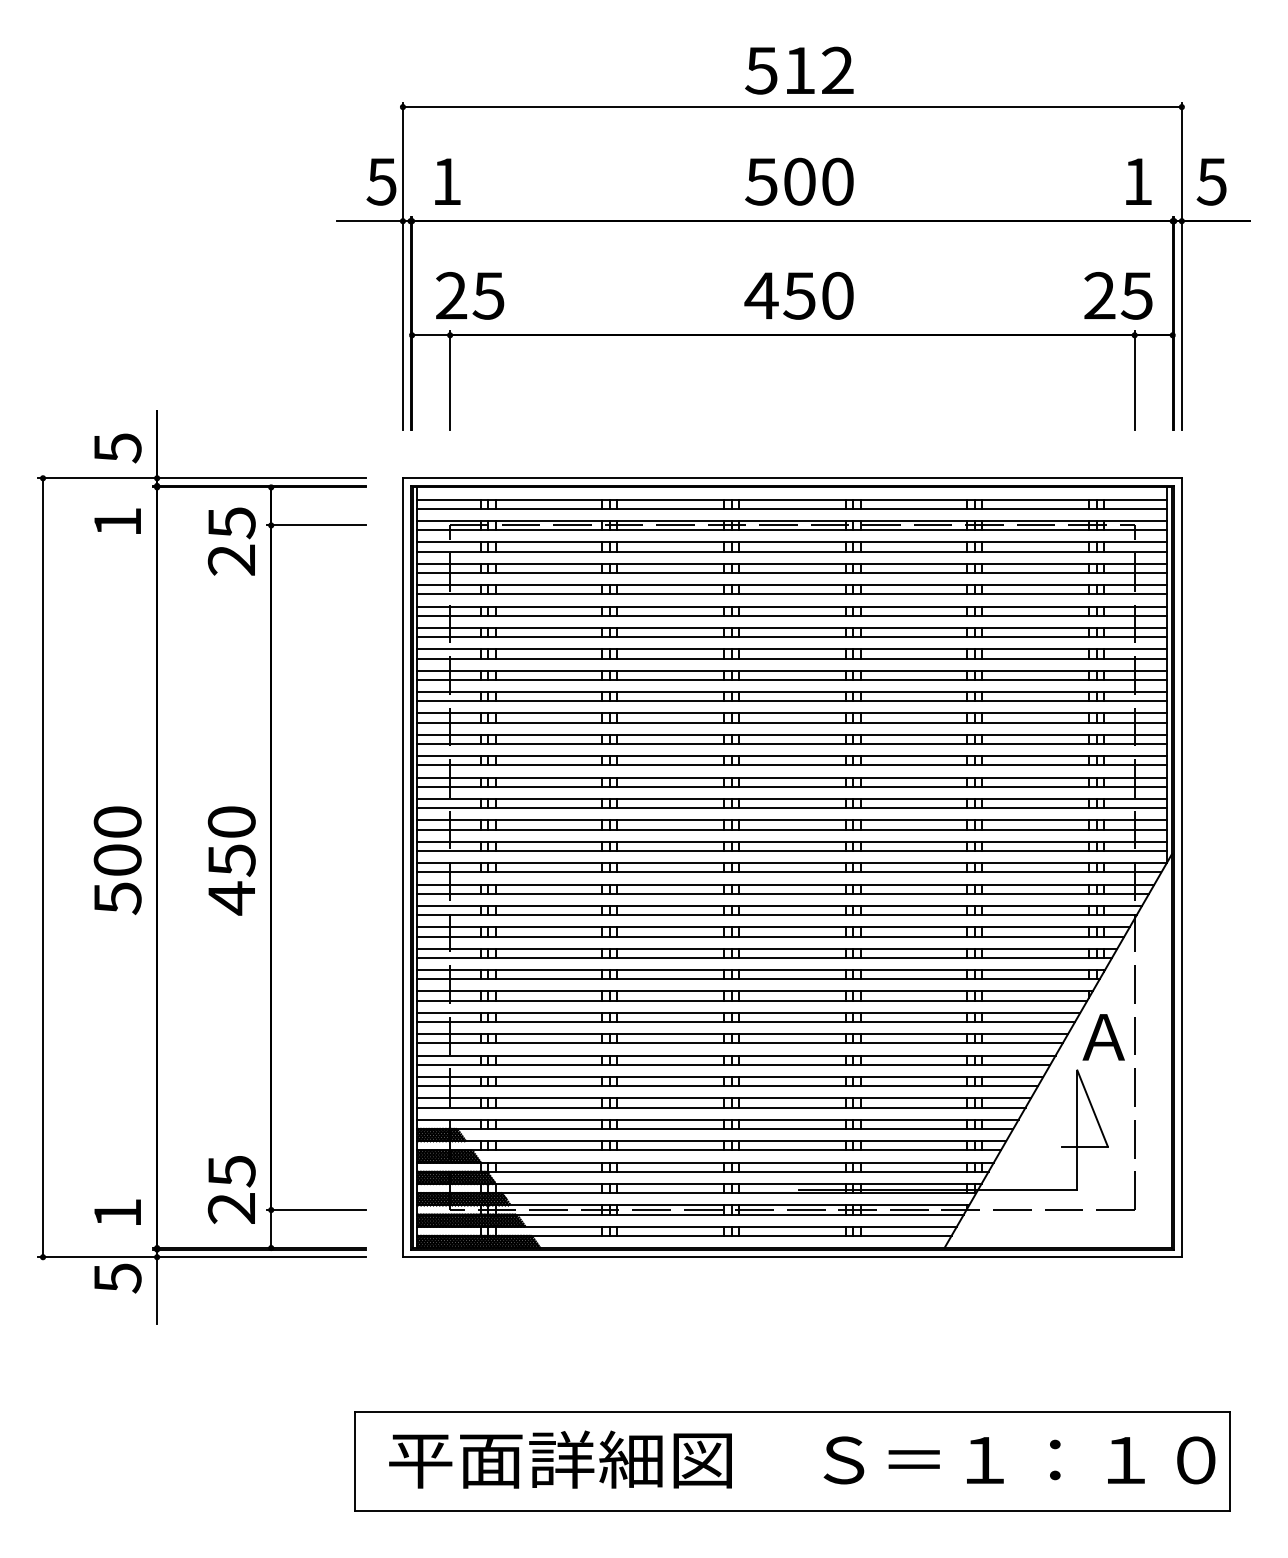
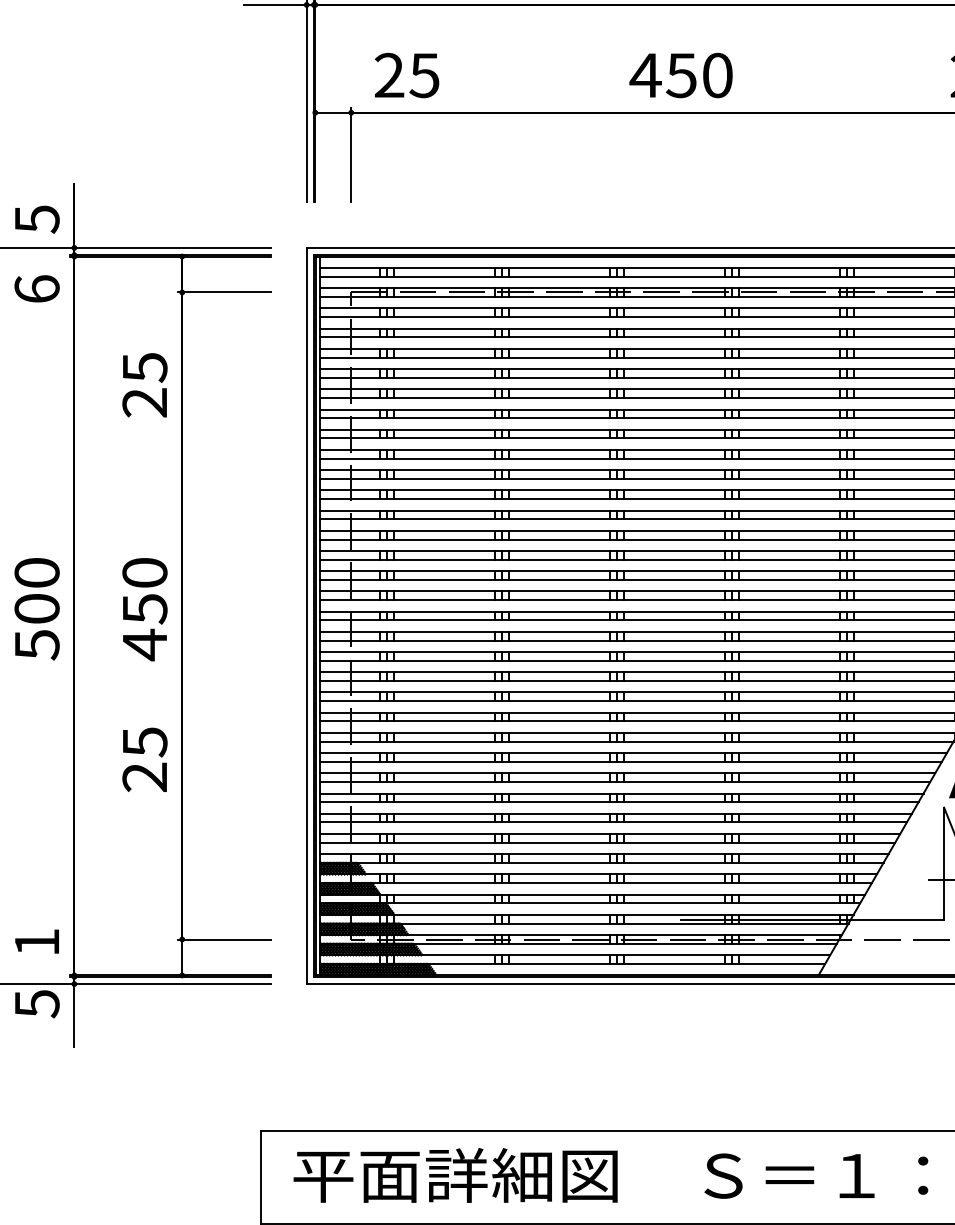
text: (470, 295) -> (407, 75), moved
text: (117, 521) -> (36, 288), 1 -> 6
text: (231, 541) -> (144, 385), moved
text: (231, 1189) -> (144, 759), moved

